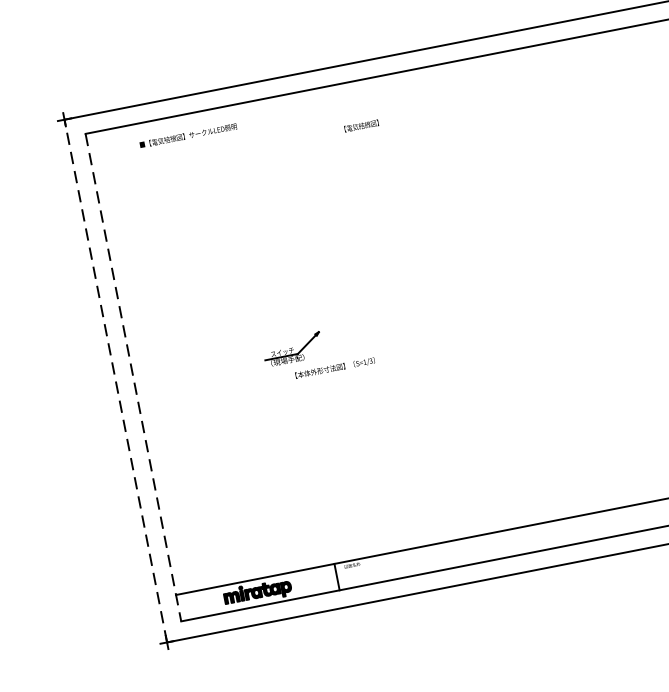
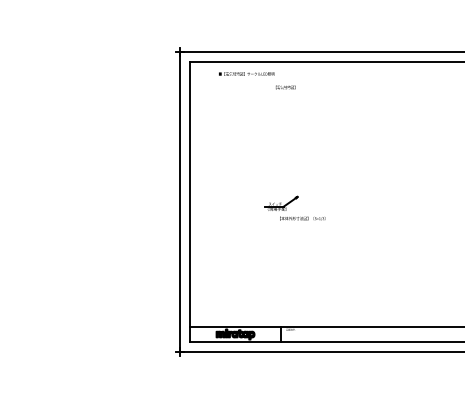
text: (361, 126) -> (285, 87), moved
line: (134, 378) -> (190, 202), dashed -> solid
line: (114, 380) -> (179, 201), dashed -> solid

